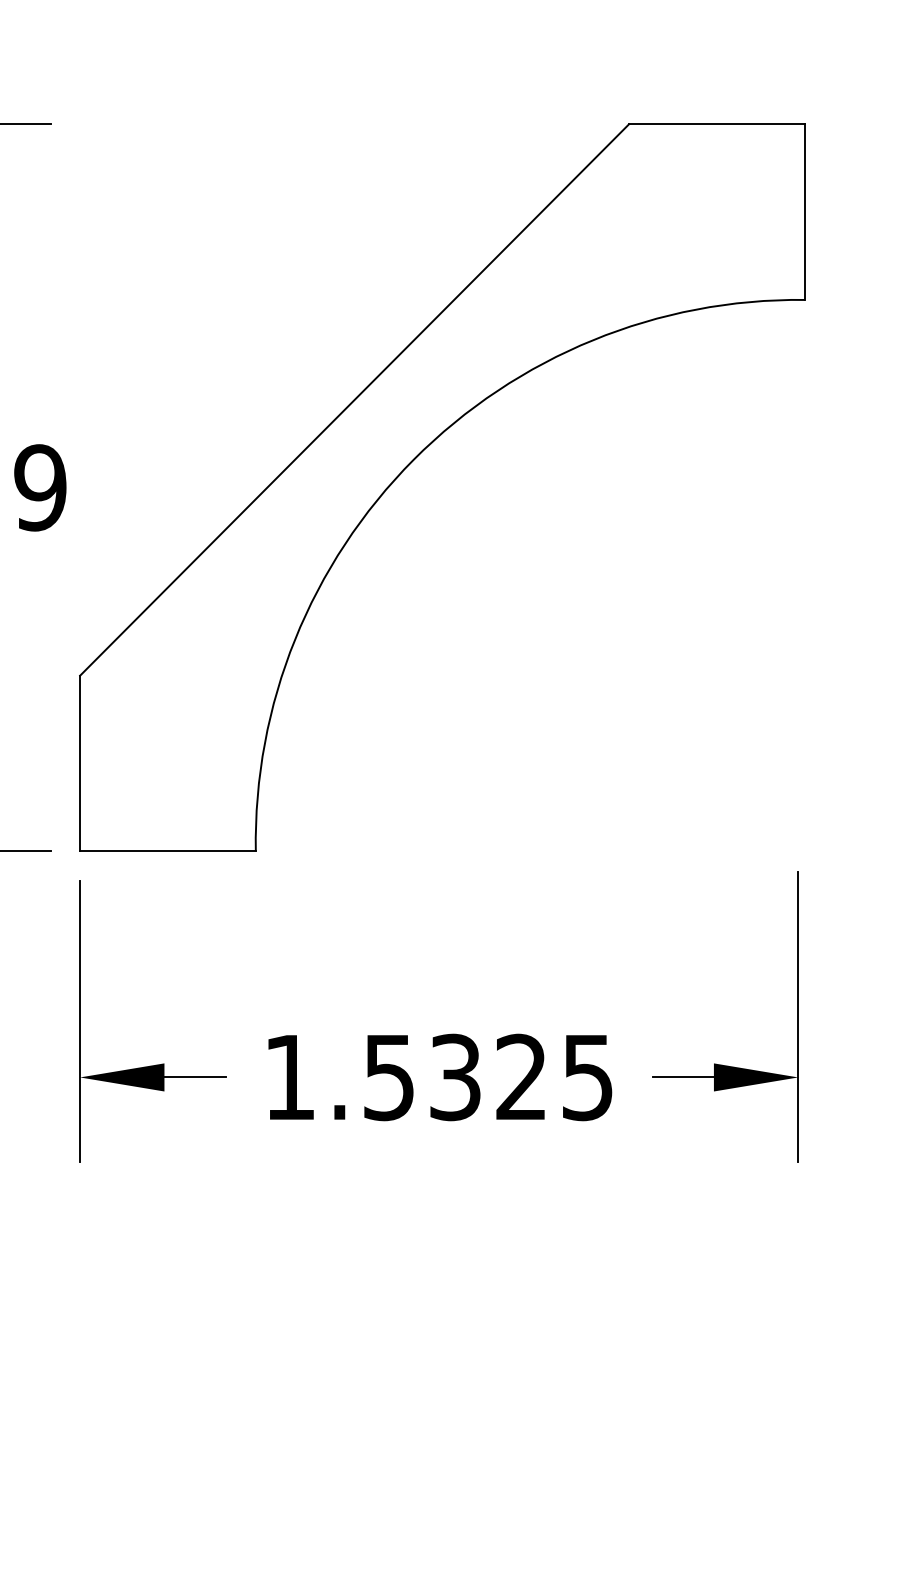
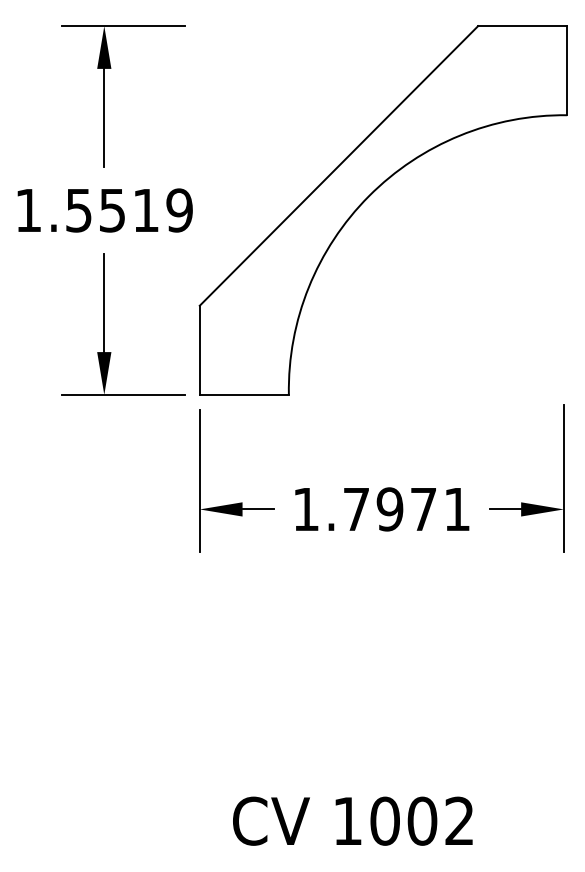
text: (487, 1077) -> (406, 509), 1.5325 -> 1.7971

